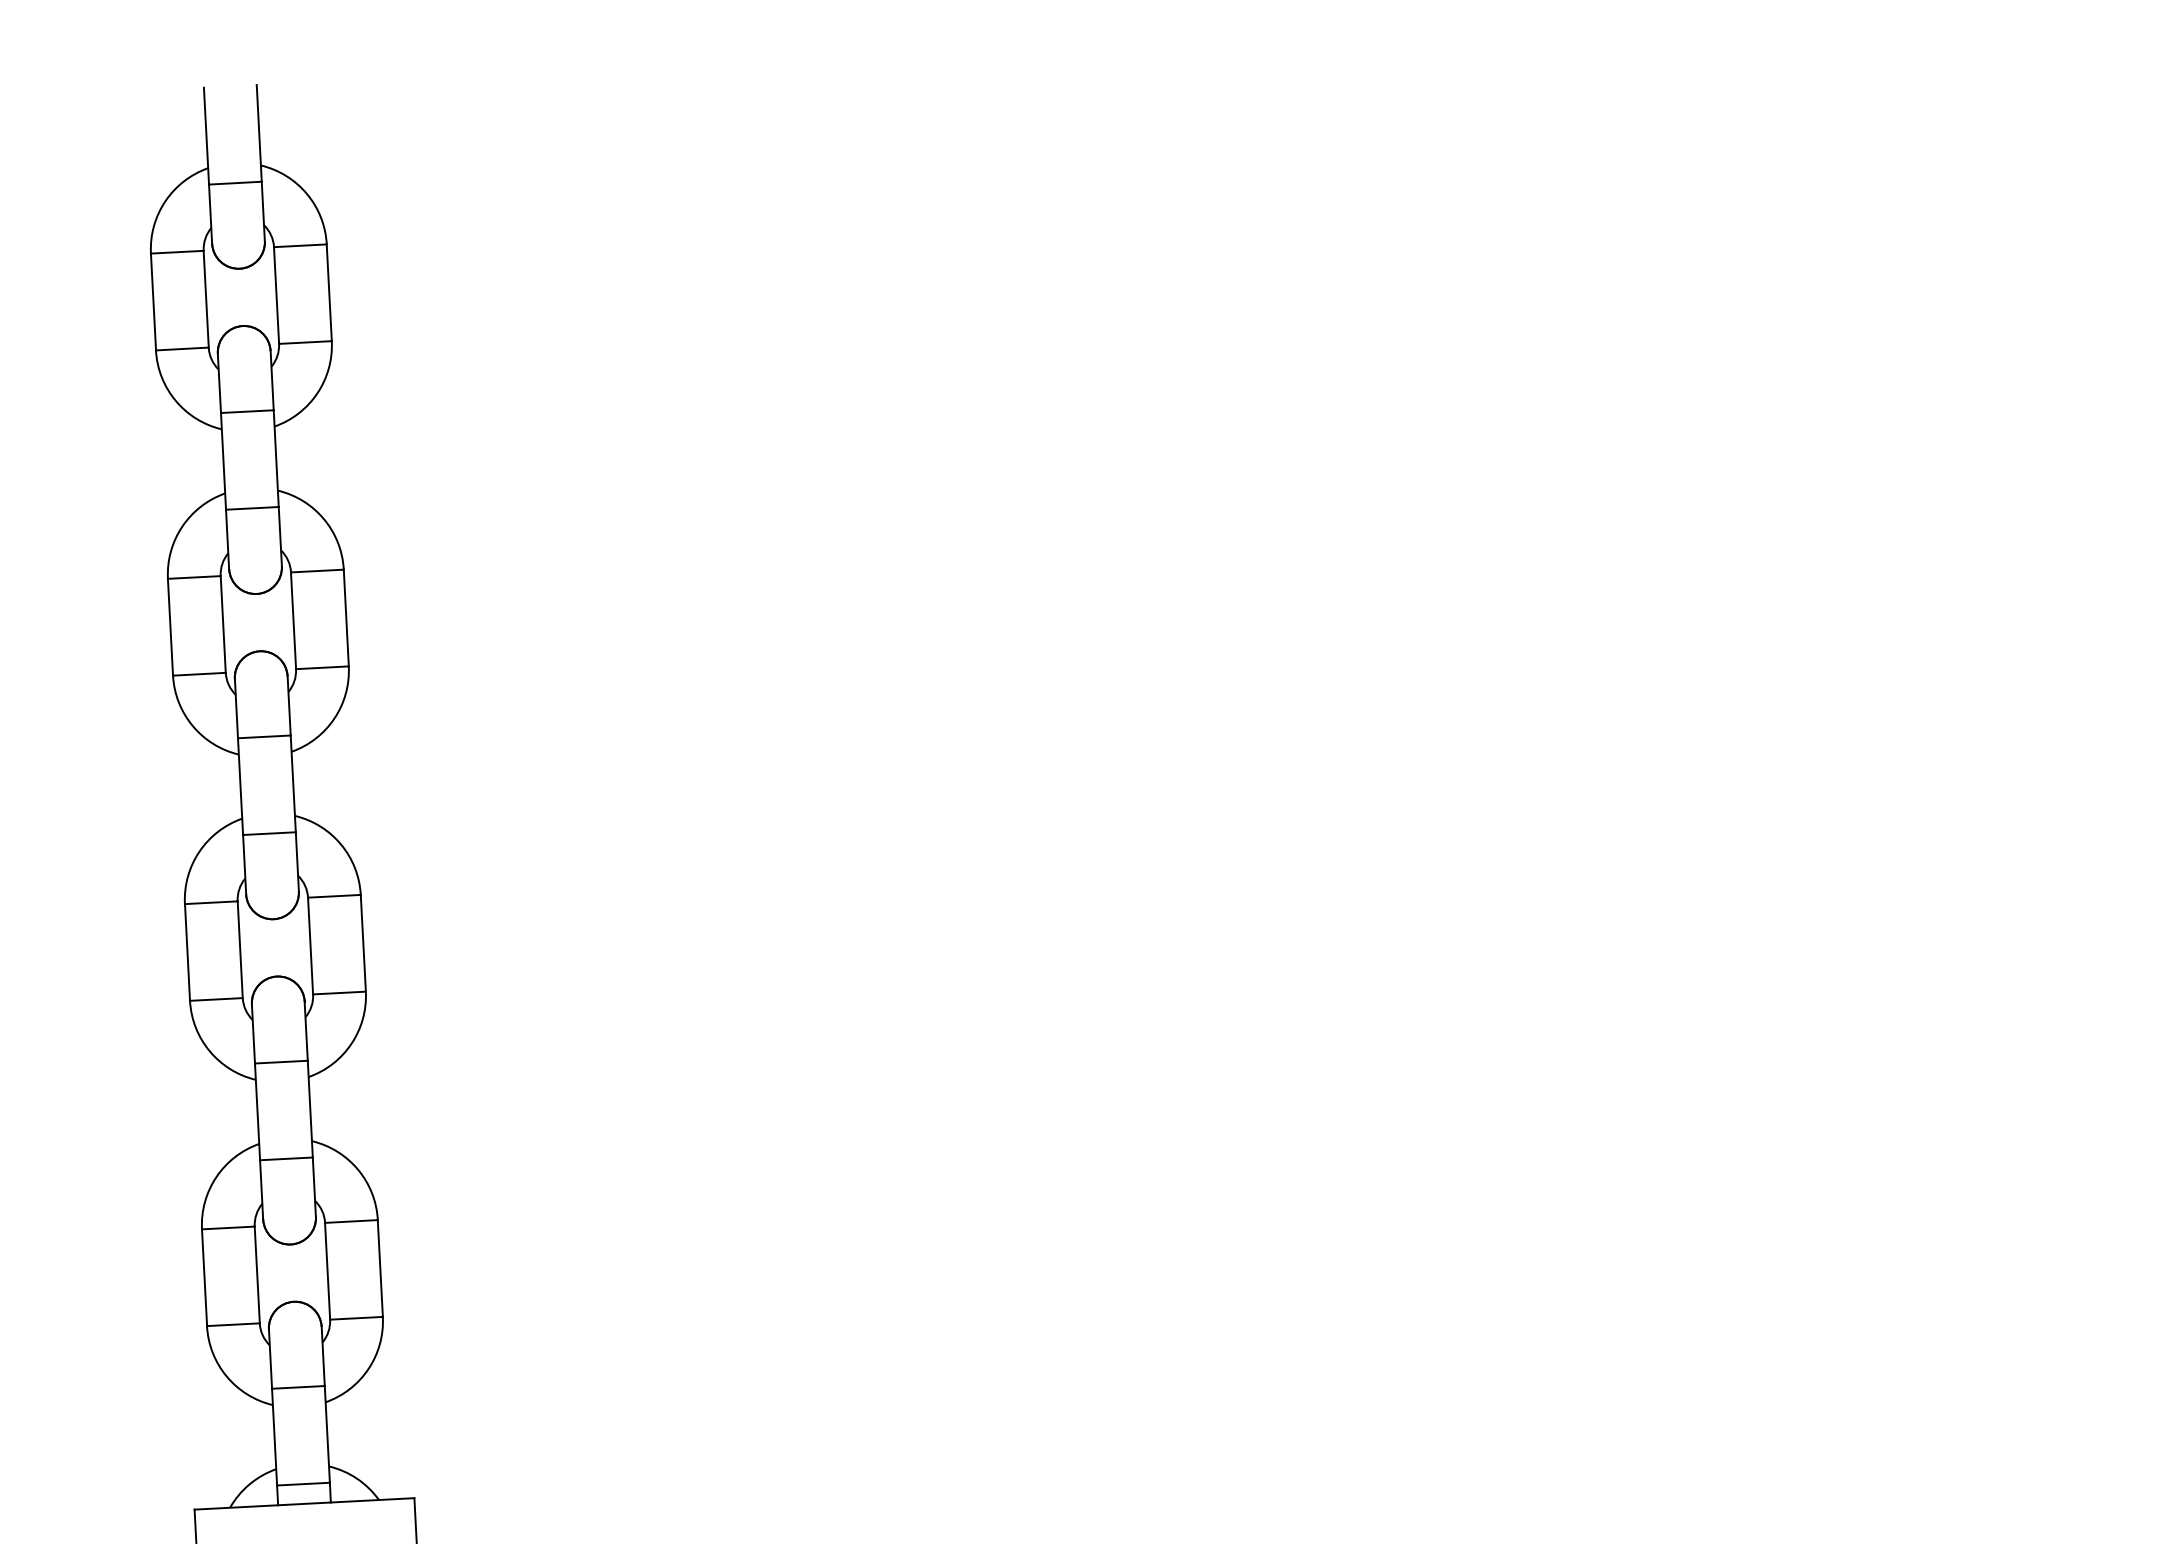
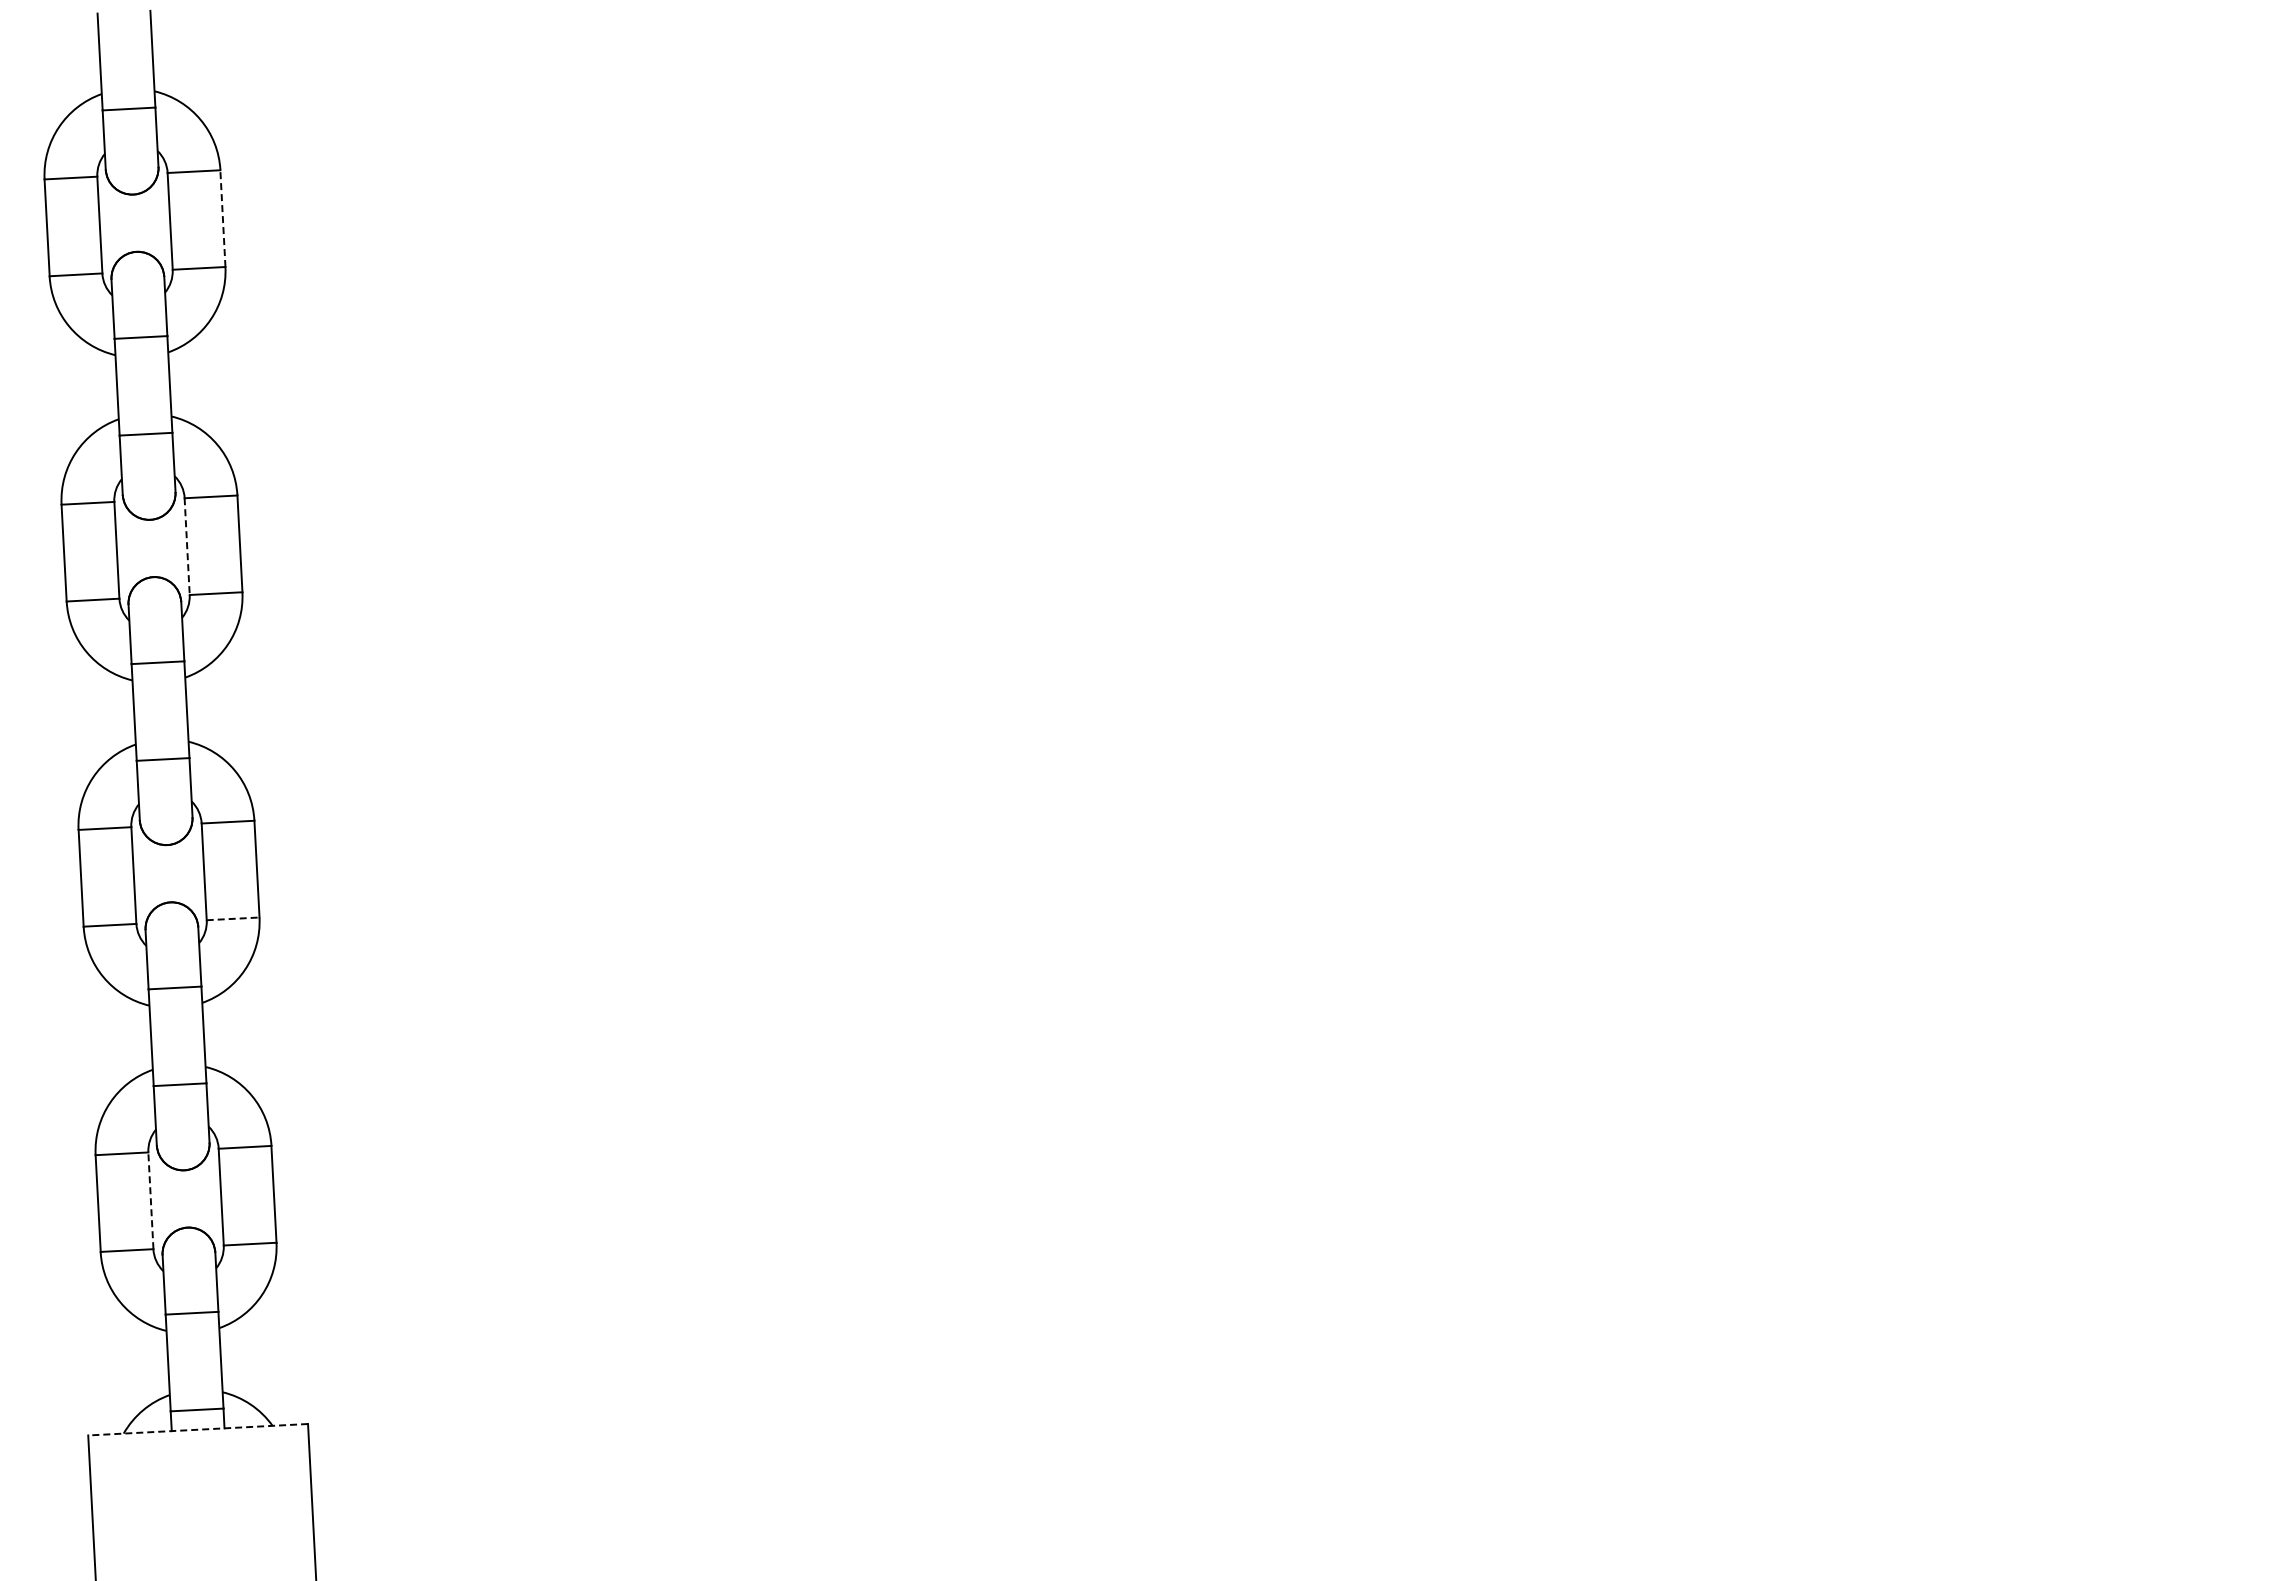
line: (328, 292) -> (222, 218), solid -> dashed
line: (293, 621) -> (187, 547), solid -> dashed
line: (339, 992) -> (233, 918), solid -> dashed
line: (256, 1274) -> (150, 1200), solid -> dashed
line: (303, 1503) -> (197, 1429), solid -> dashed

